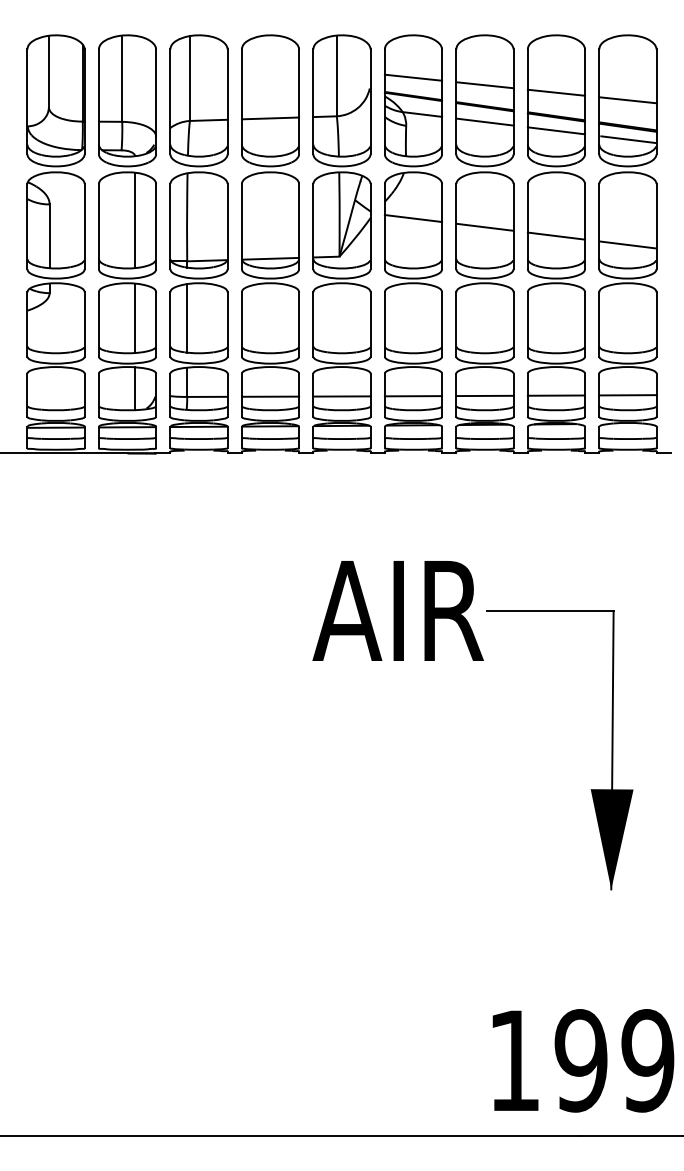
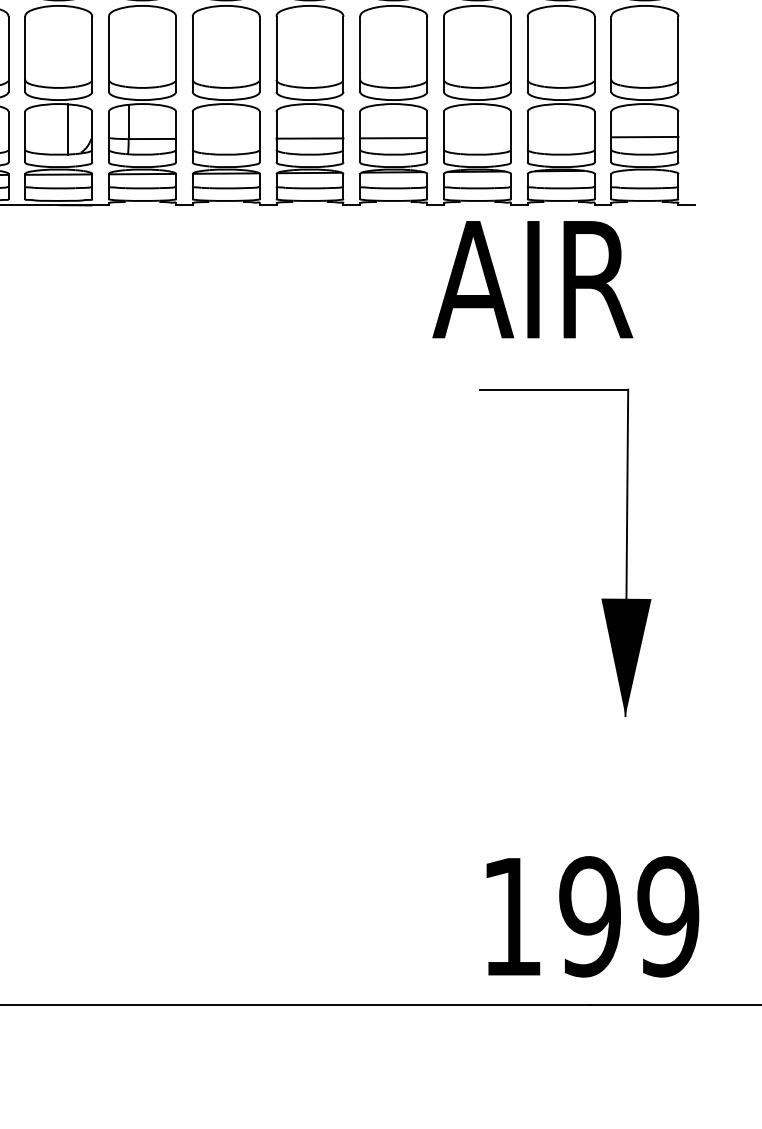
line: (135, 318) -> (68, 47), removed
line: (187, 318) -> (128, 47), removed
line: (484, 395) -> (476, 137), removed
line: (556, 395) -> (561, 137), removed
line: (270, 396) -> (226, 138), removed
text: (397, 610) -> (531, 279), moved

